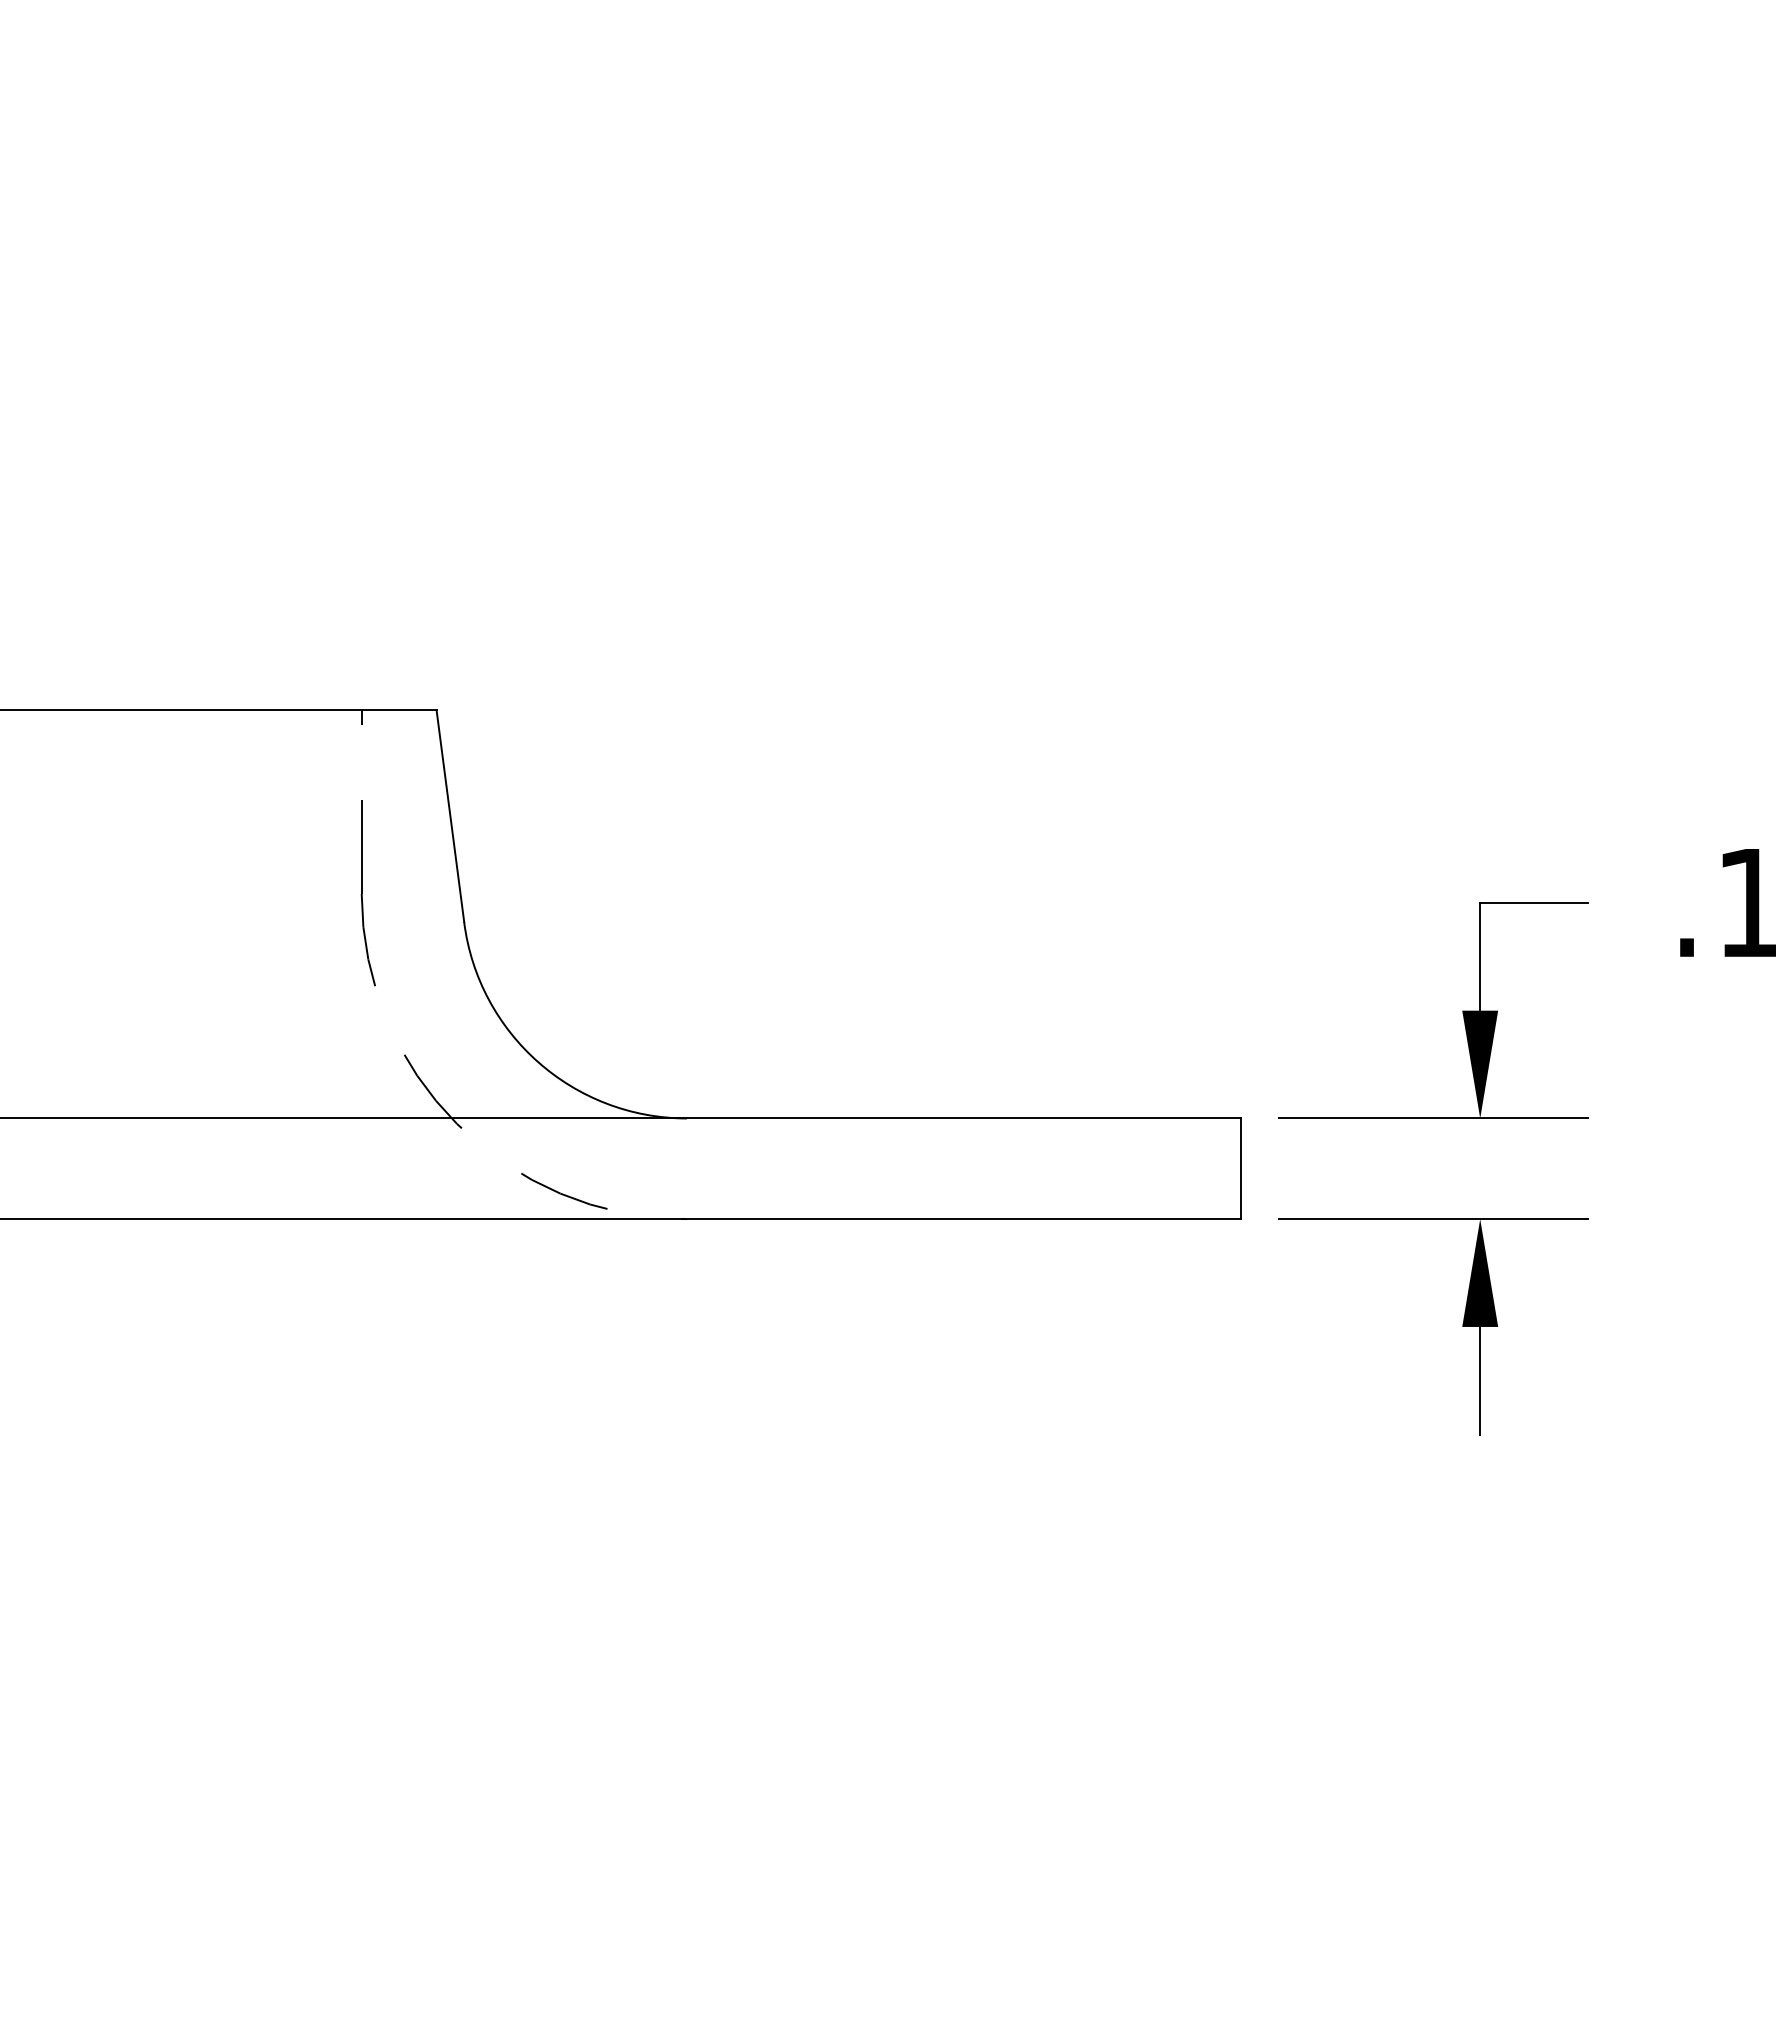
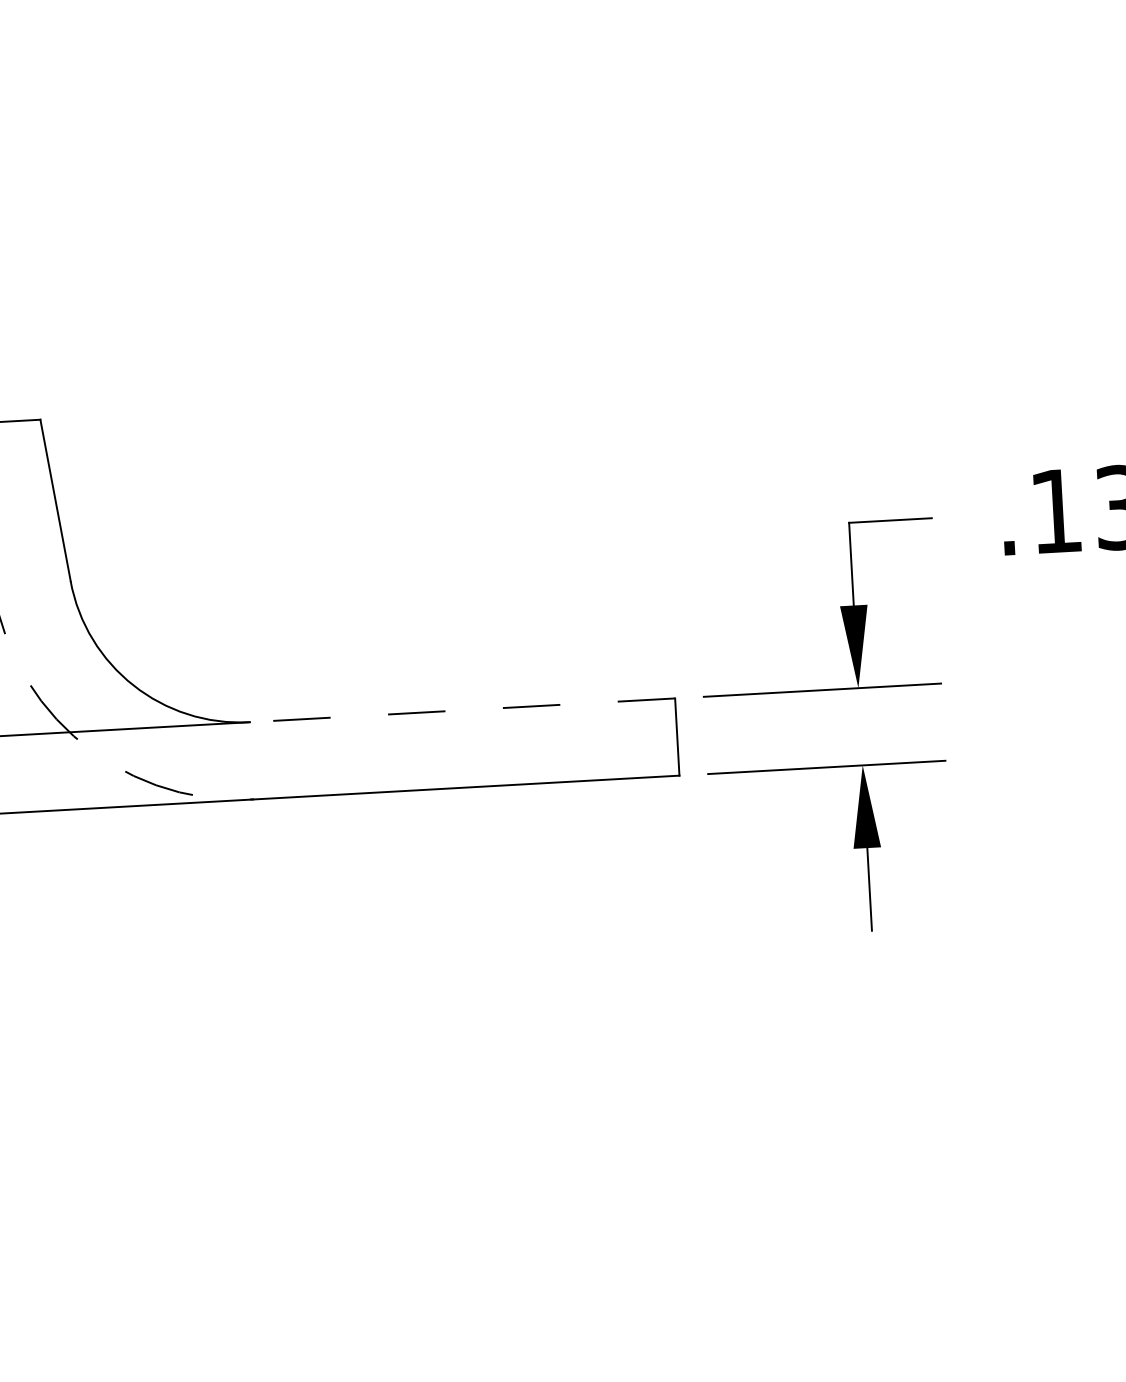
line: (963, 1118) -> (462, 710), solid -> dashed

